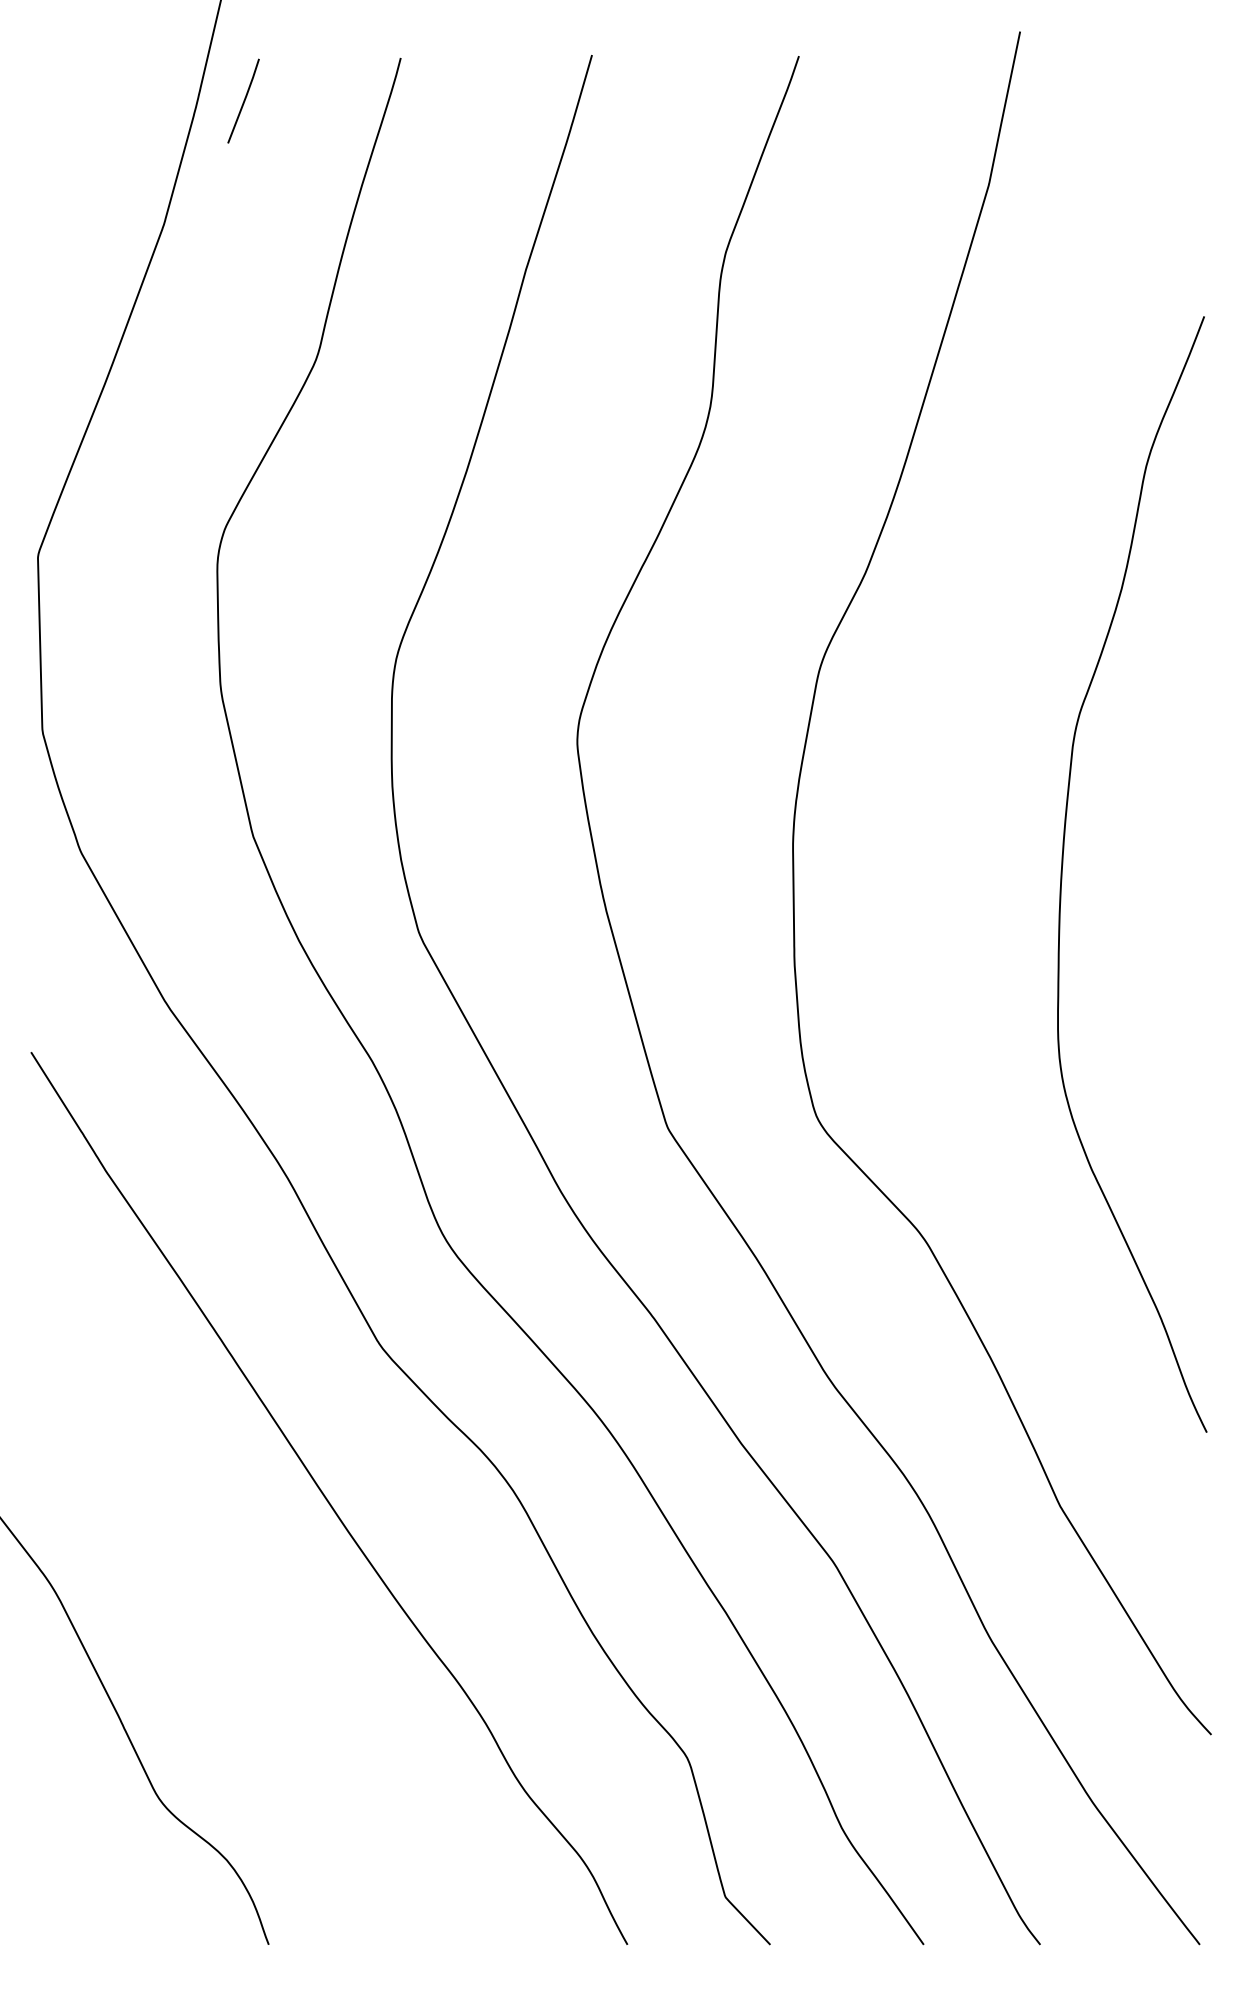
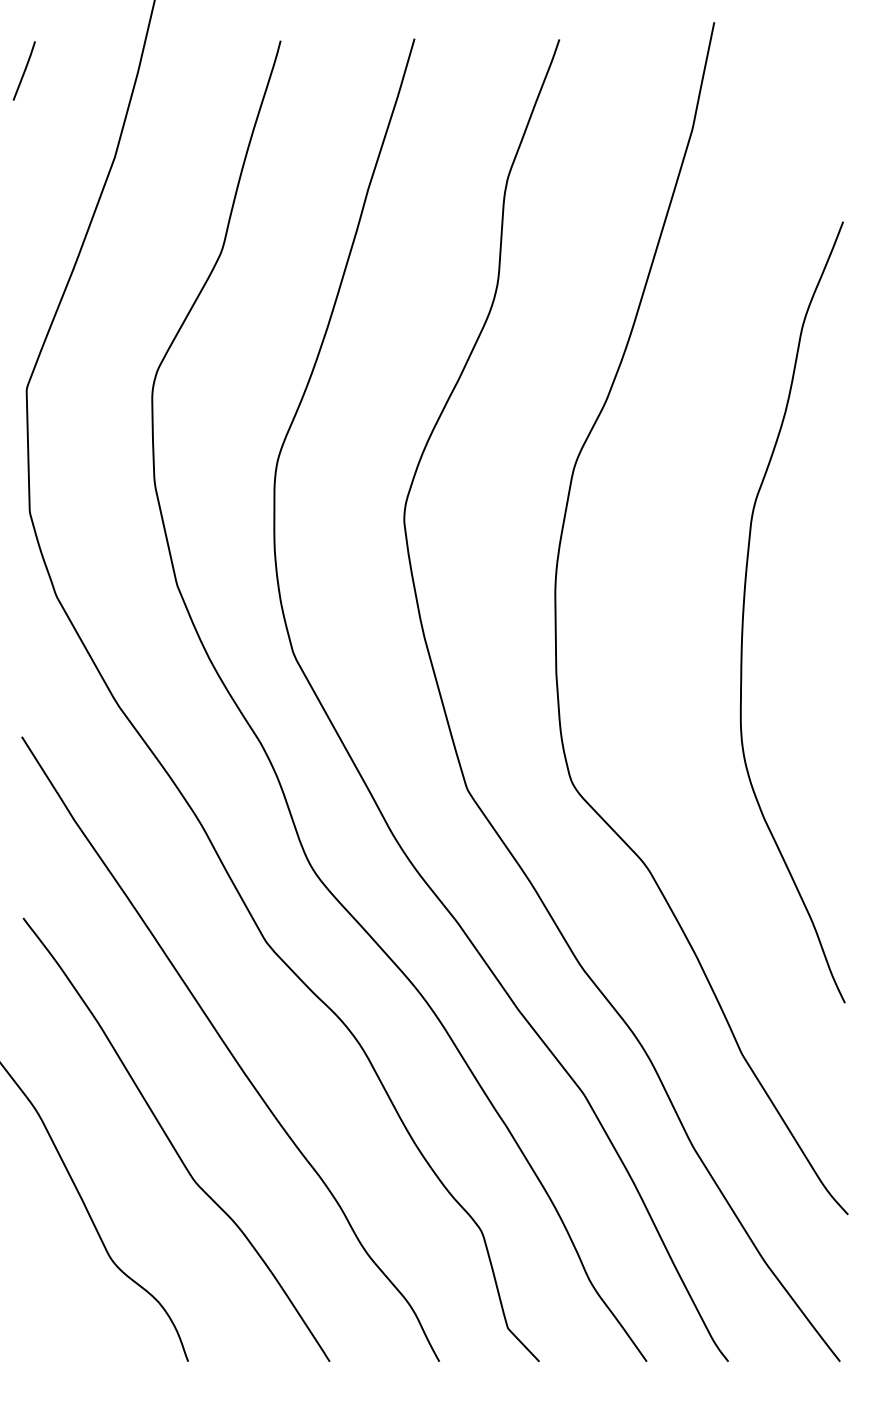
line: (243, 100) -> (24, 70), moved
curve: (245, 1632) -> (171, 1143), added

